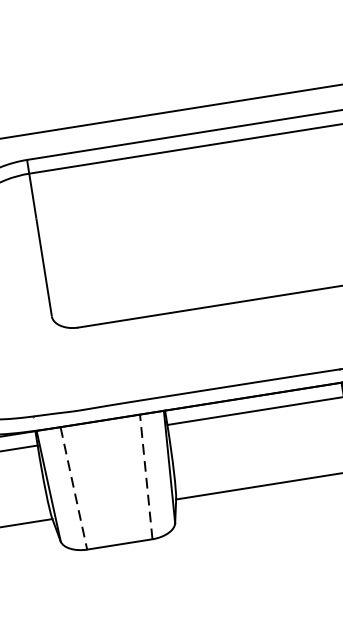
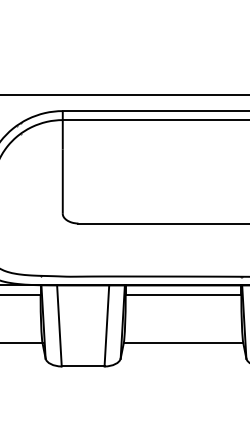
line: (145, 476) -> (106, 325), dashed -> solid
line: (73, 487) -> (59, 325), dashed -> solid

